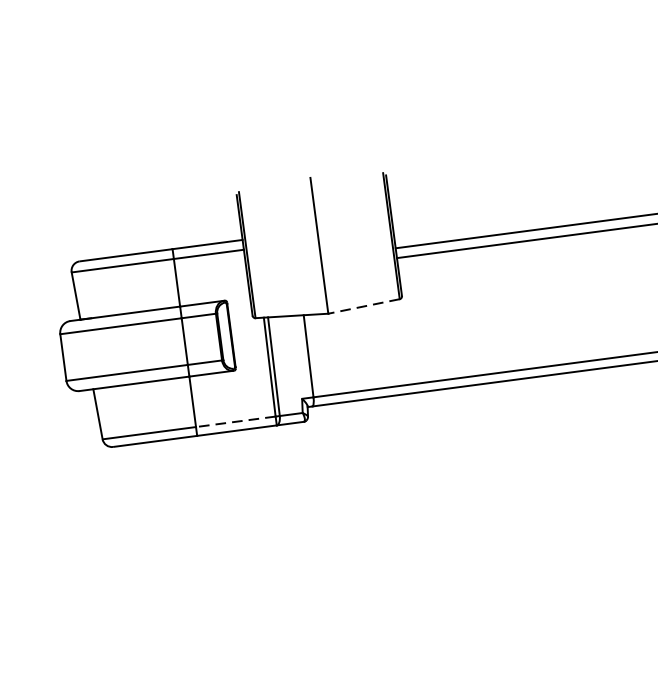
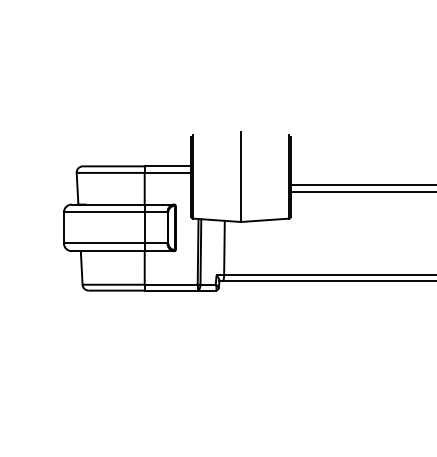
line: (363, 306) -> (264, 220), dashed -> solid
line: (234, 421) -> (170, 284), dashed -> solid

